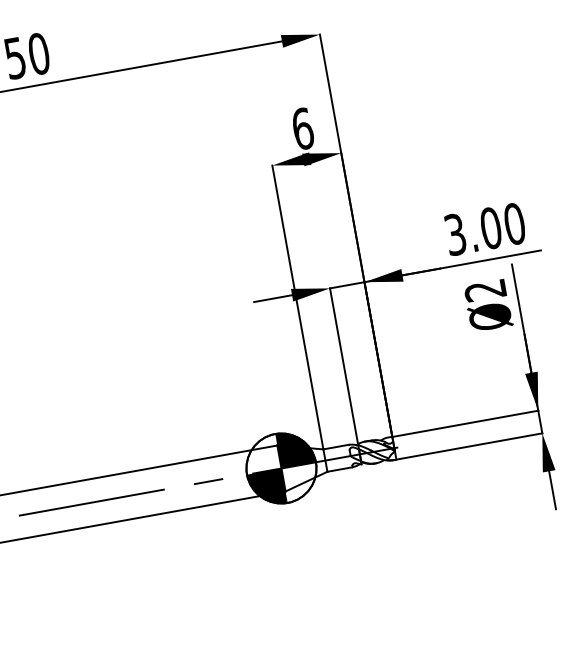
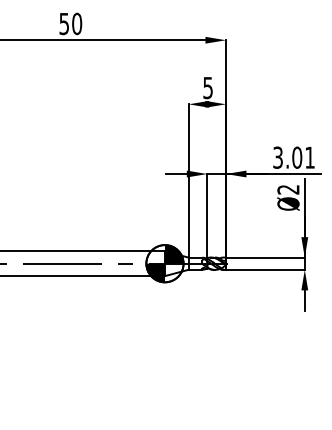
text: (303, 127) -> (208, 87), 6 -> 5
text: (515, 223) -> (310, 157), 3.00 -> 3.01

